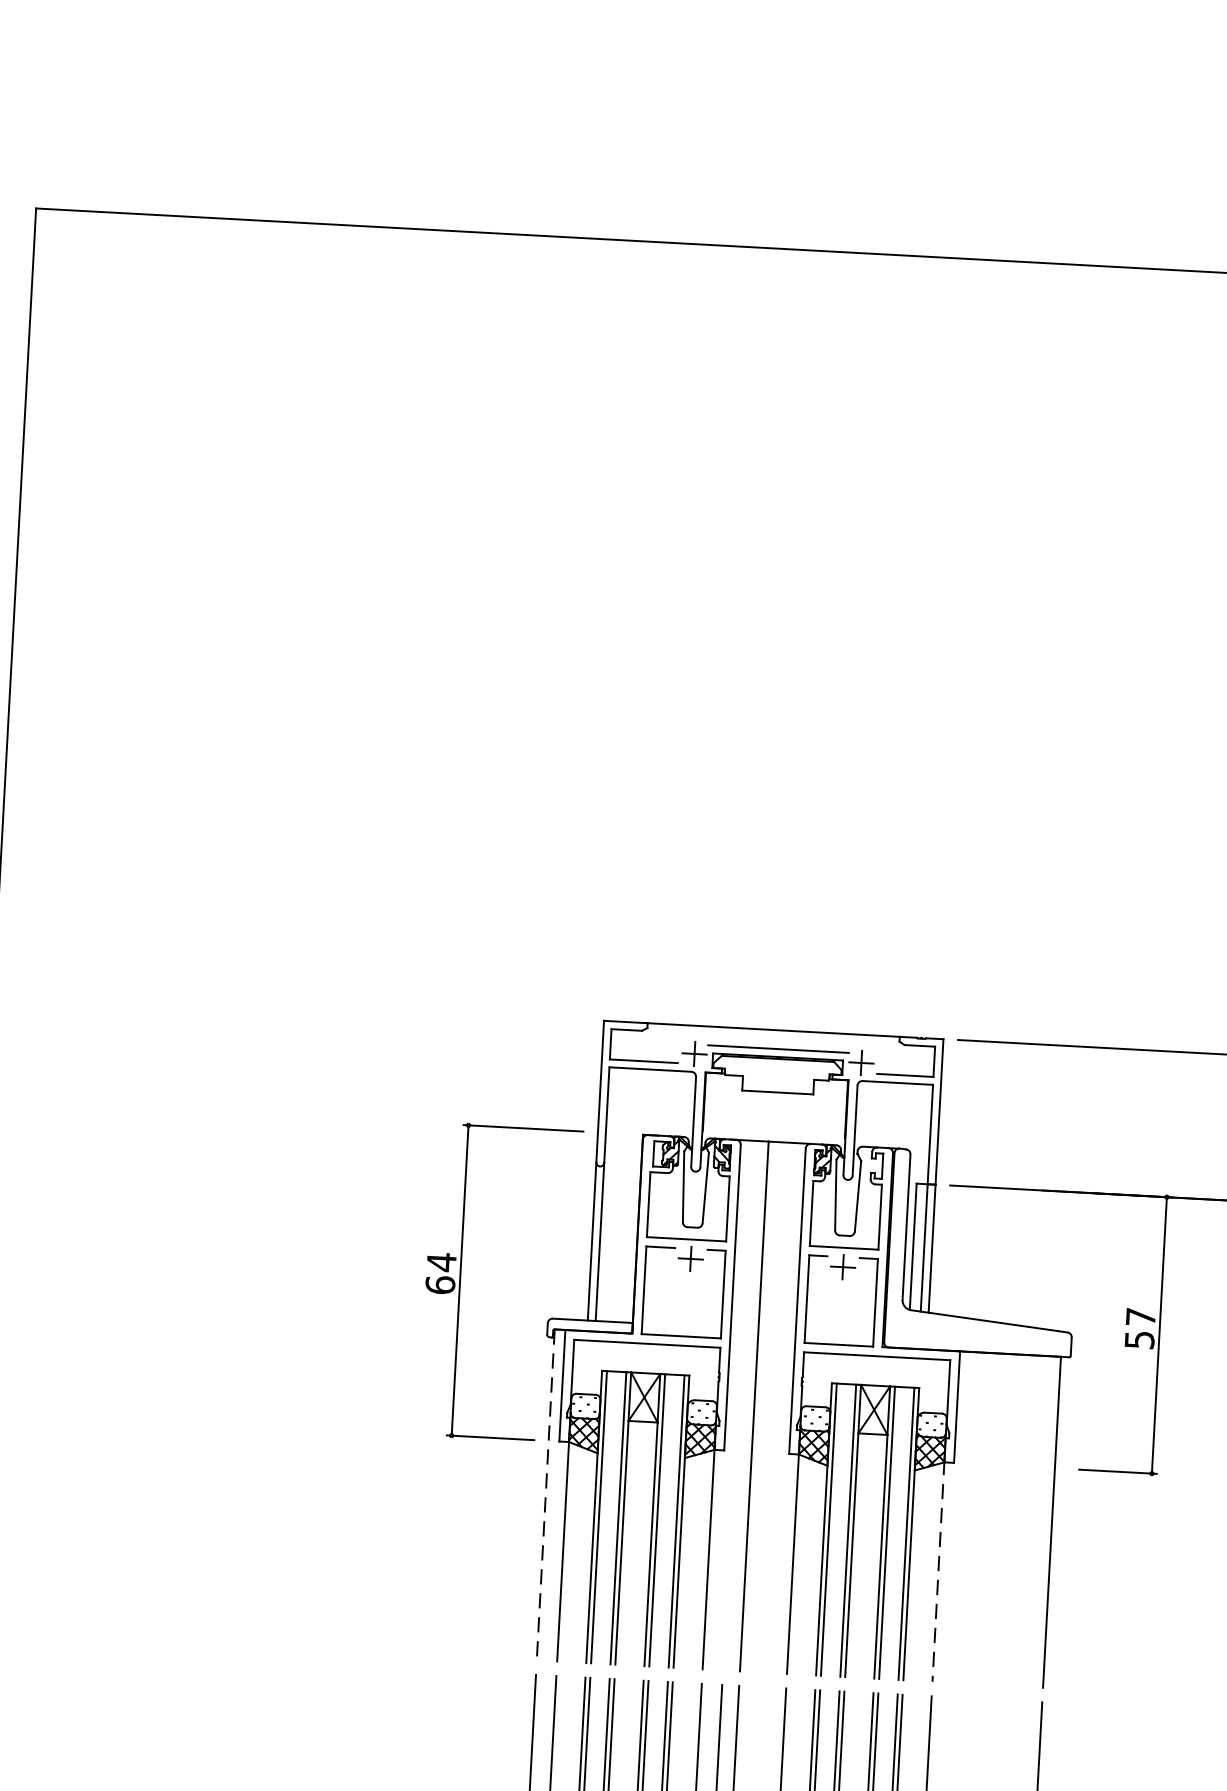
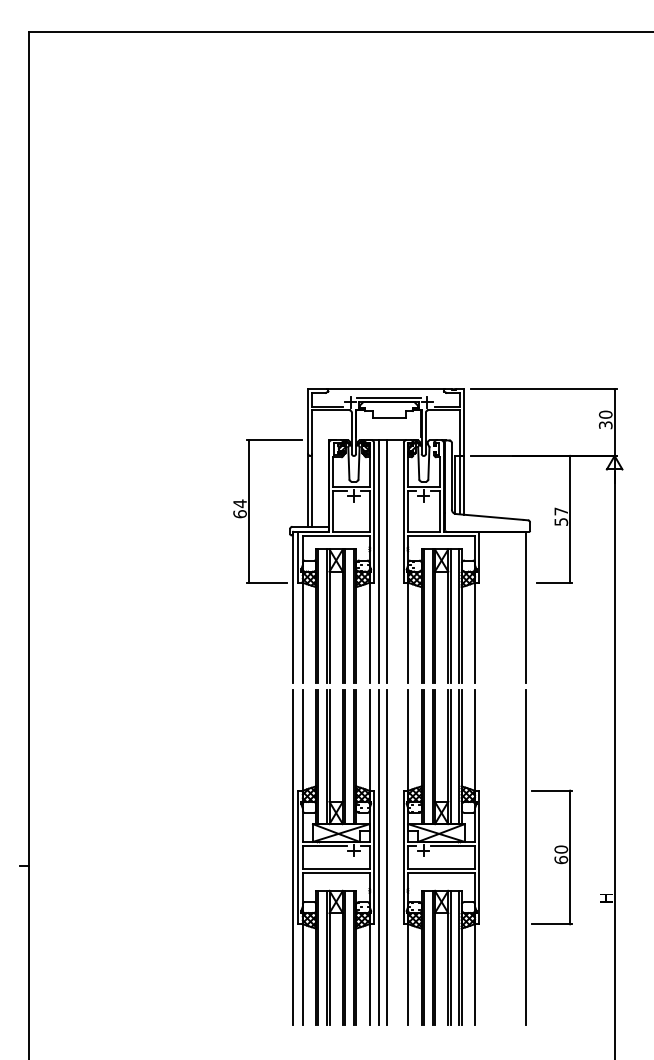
line: (736, 1404) -> (378, 561), added
line: (545, 1494) -> (293, 607), dashed -> solid
line: (937, 1570) -> (474, 632), dashed -> solid

